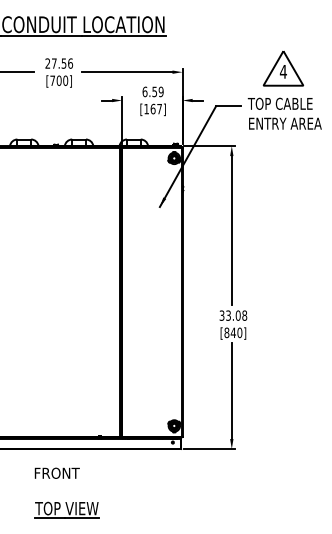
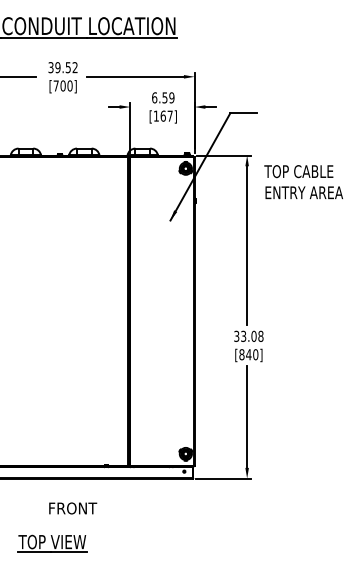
text: (58, 63) -> (62, 67), 27.56 -> 39.52
part: (283, 69) -> (302, 73), removed
text: (284, 114) -> (303, 182), moved
text: (57, 473) -> (73, 508), moved
part: (67, 509) -> (52, 543), moved

